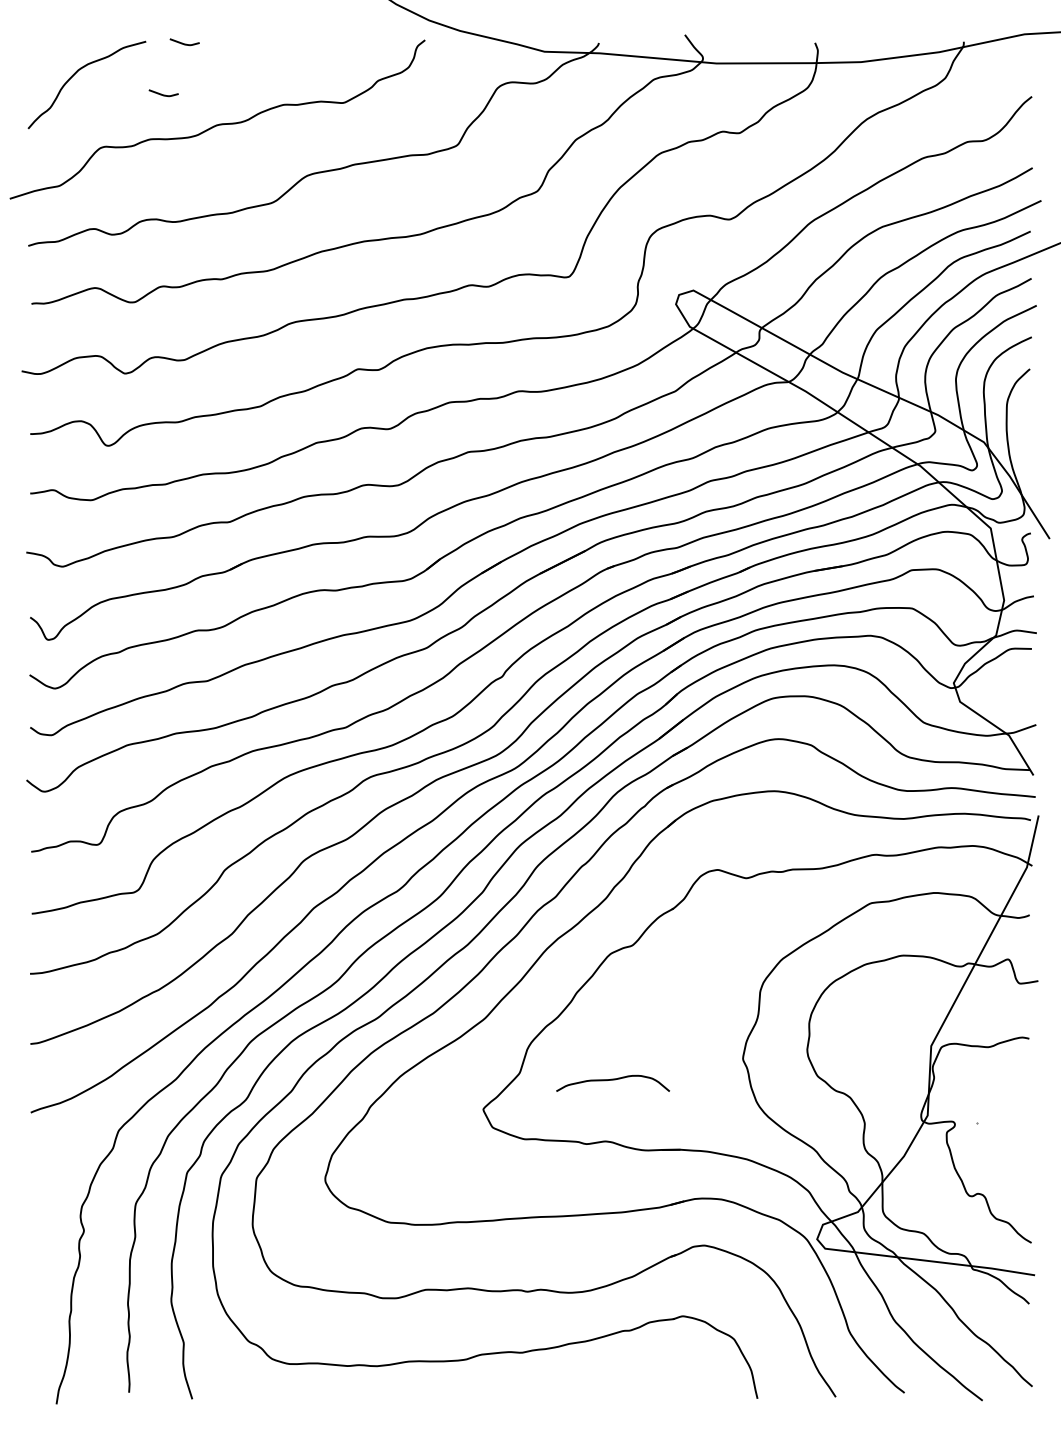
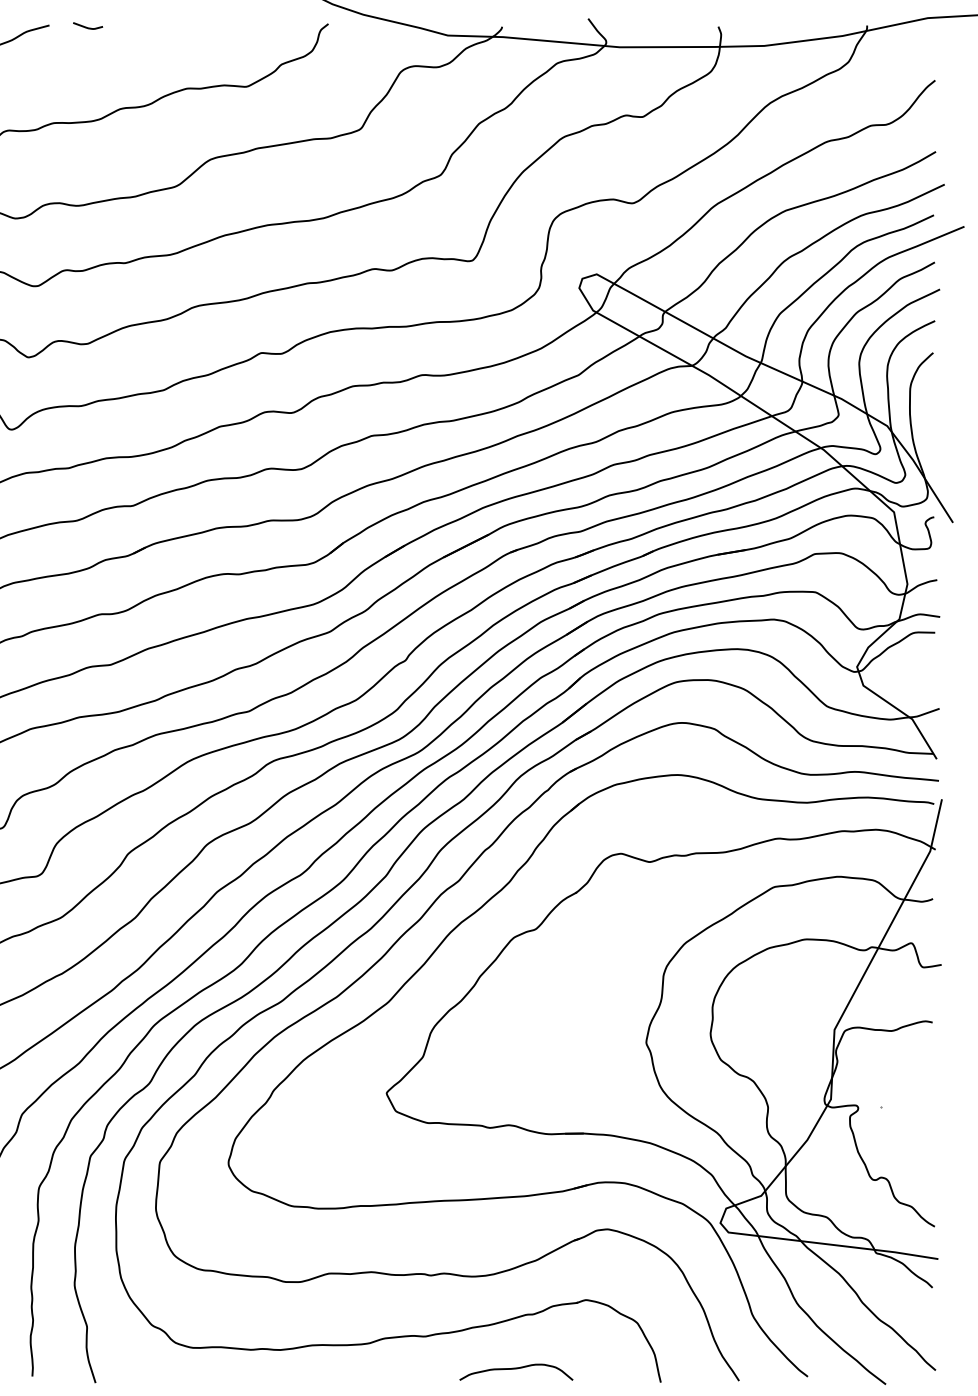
curve: (163, 94) -> (66, 78), removed
curve: (613, 1080) -> (516, 1369), moved

